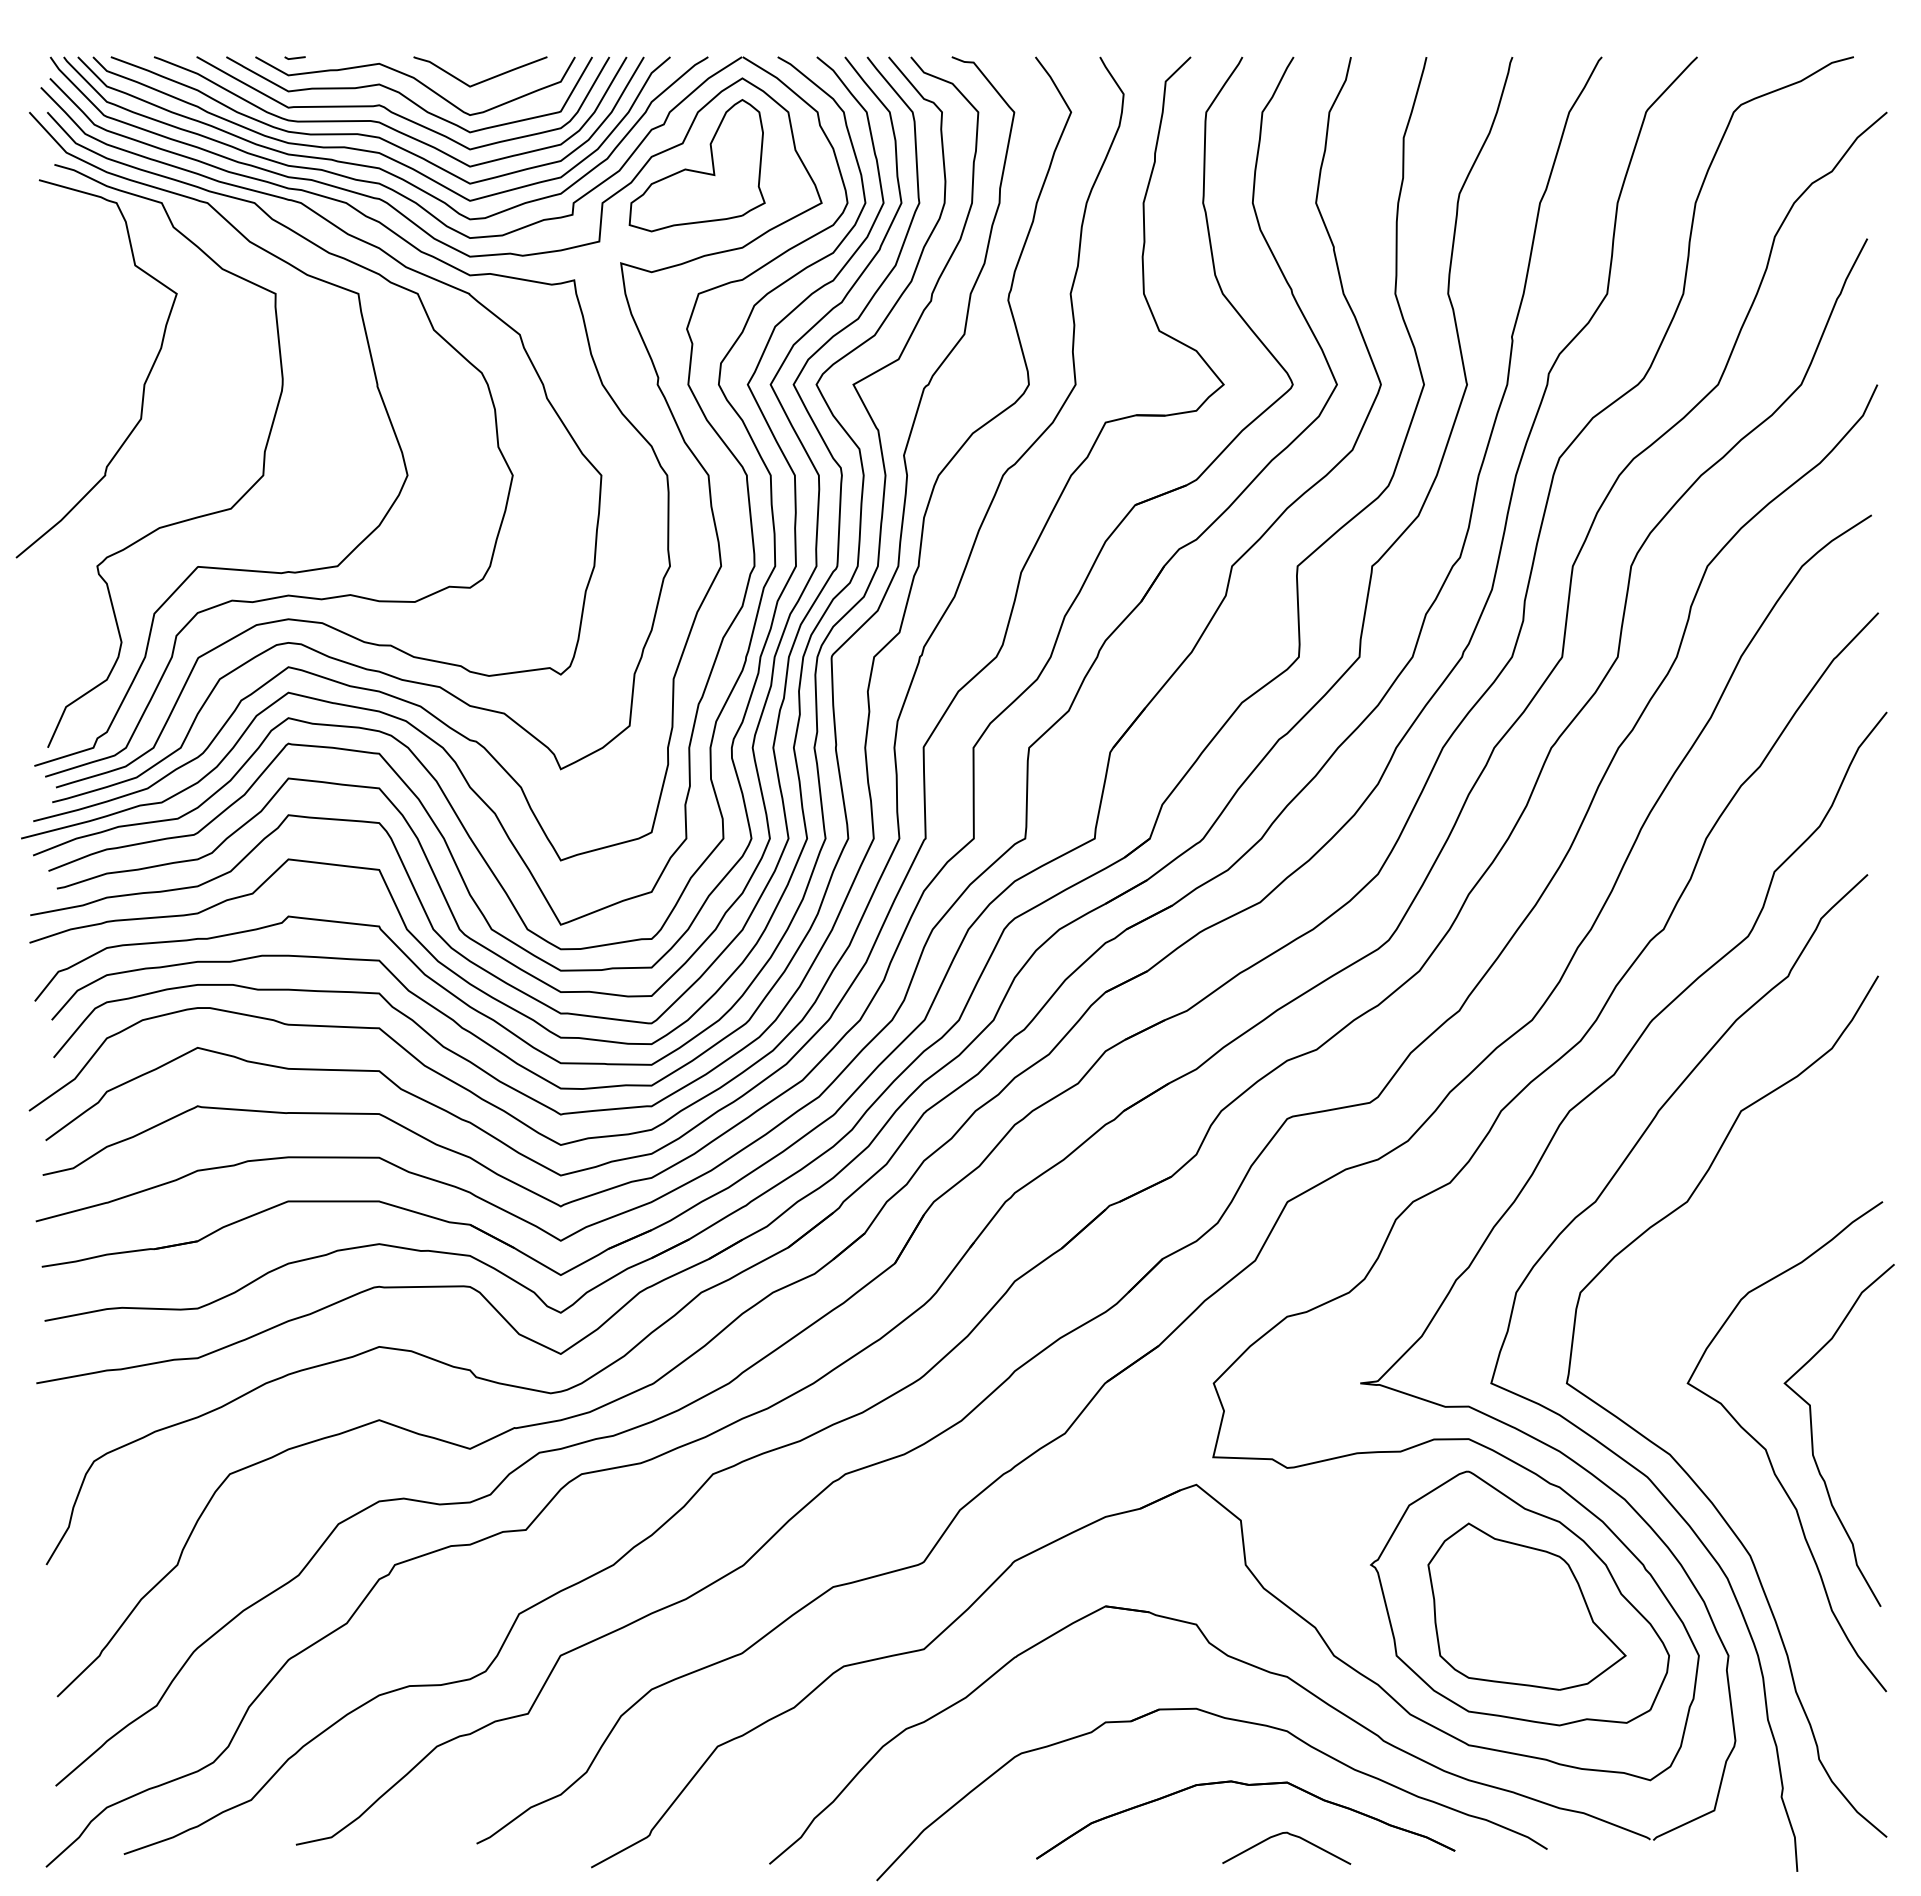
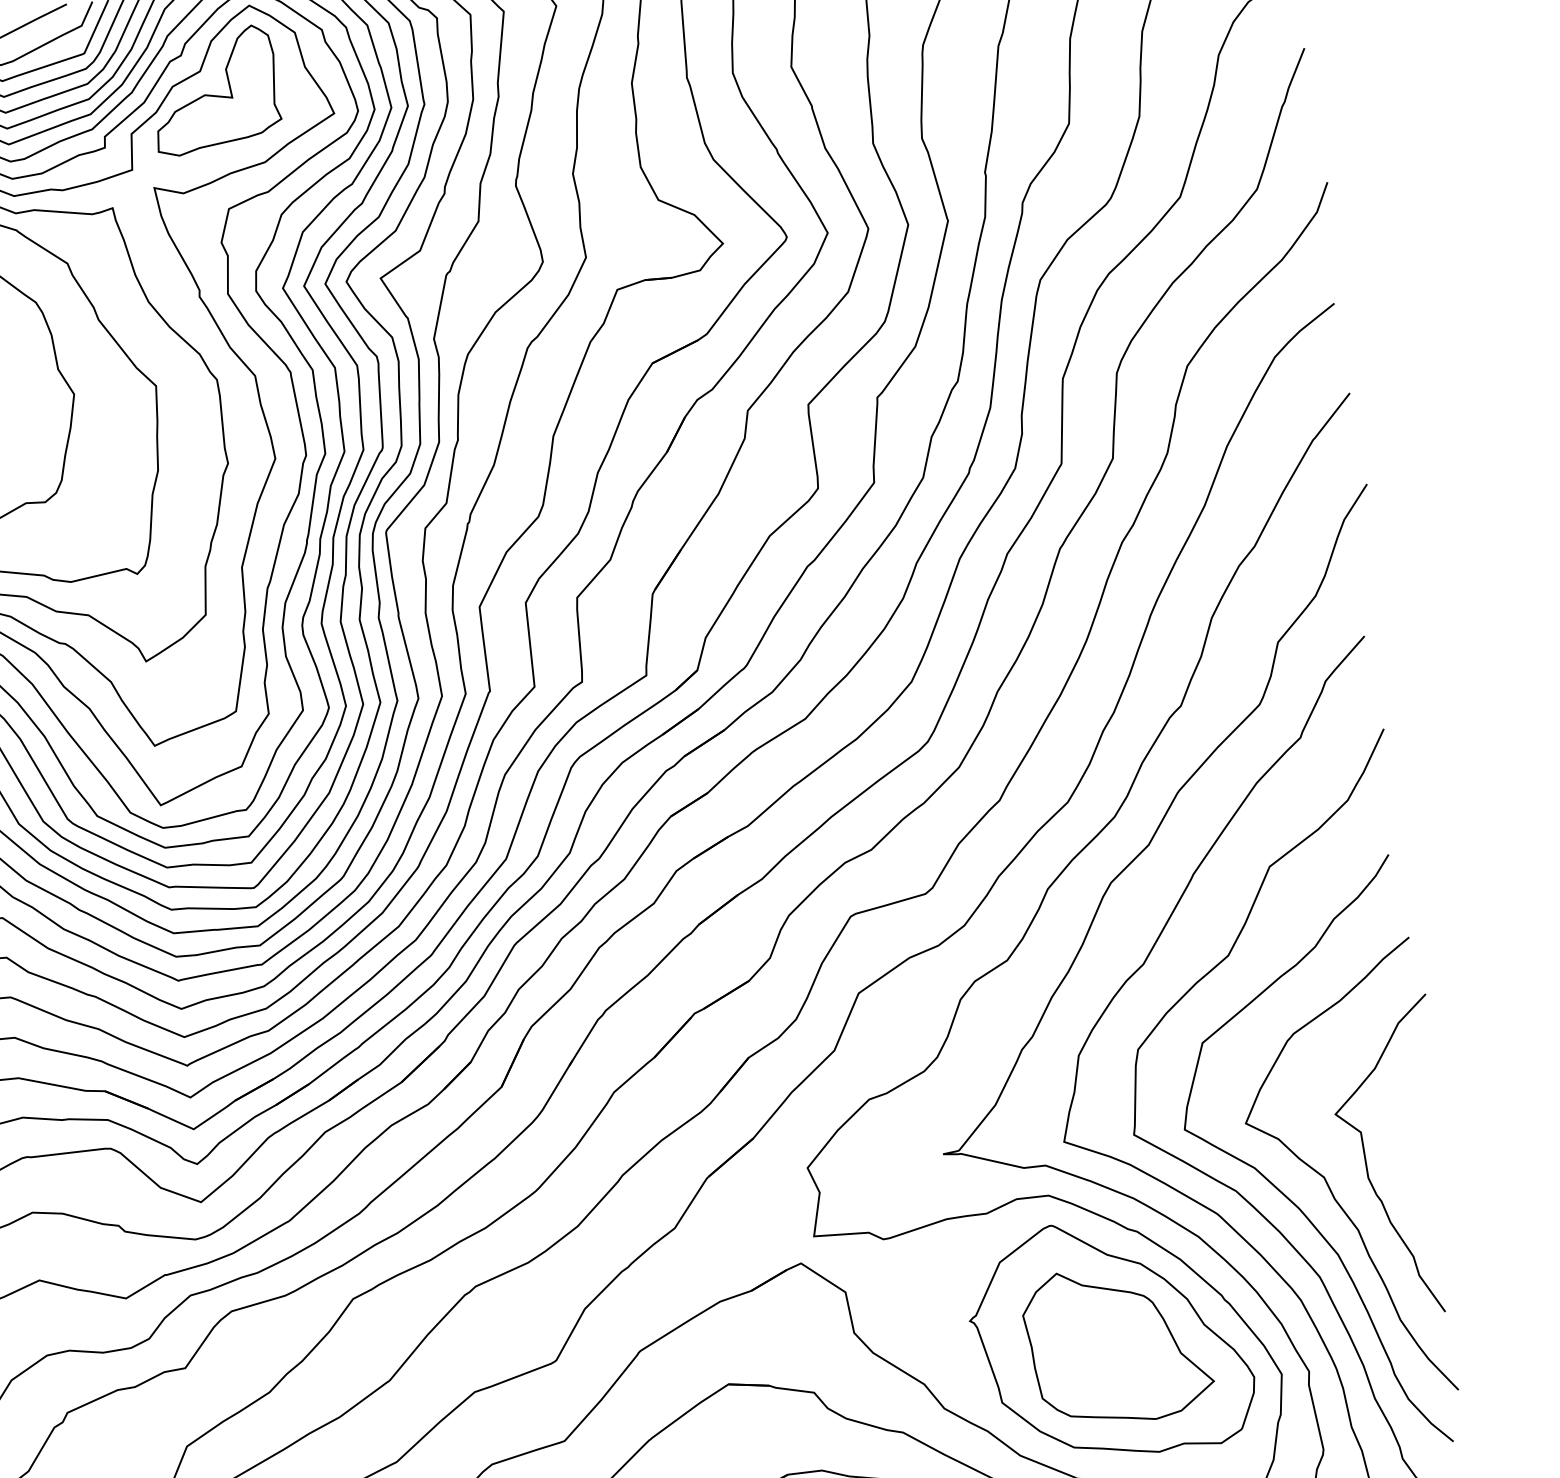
curve: (1717, 1458) -> (1280, 1190), added

